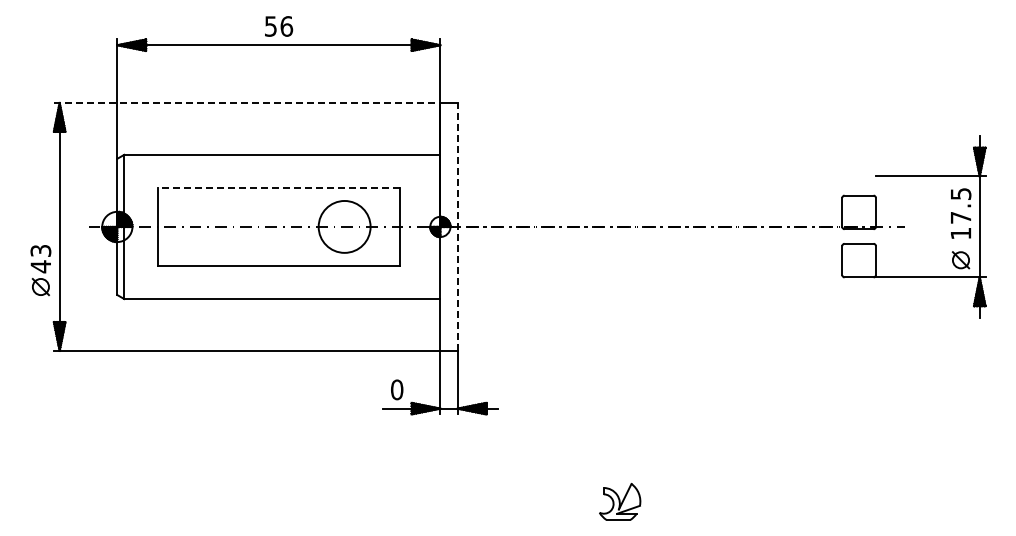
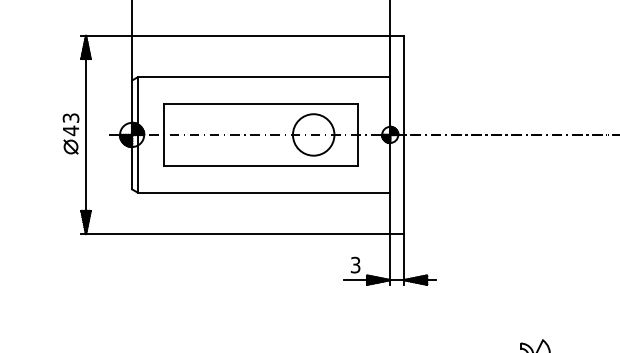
line: (247, 102) -> (236, 35), dashed -> solid
line: (278, 187) -> (260, 103), dashed -> solid
line: (457, 226) -> (403, 134), dashed -> solid
part: (40, 270) -> (70, 133), moved
text: (397, 389) -> (355, 264), 0 -> 3

